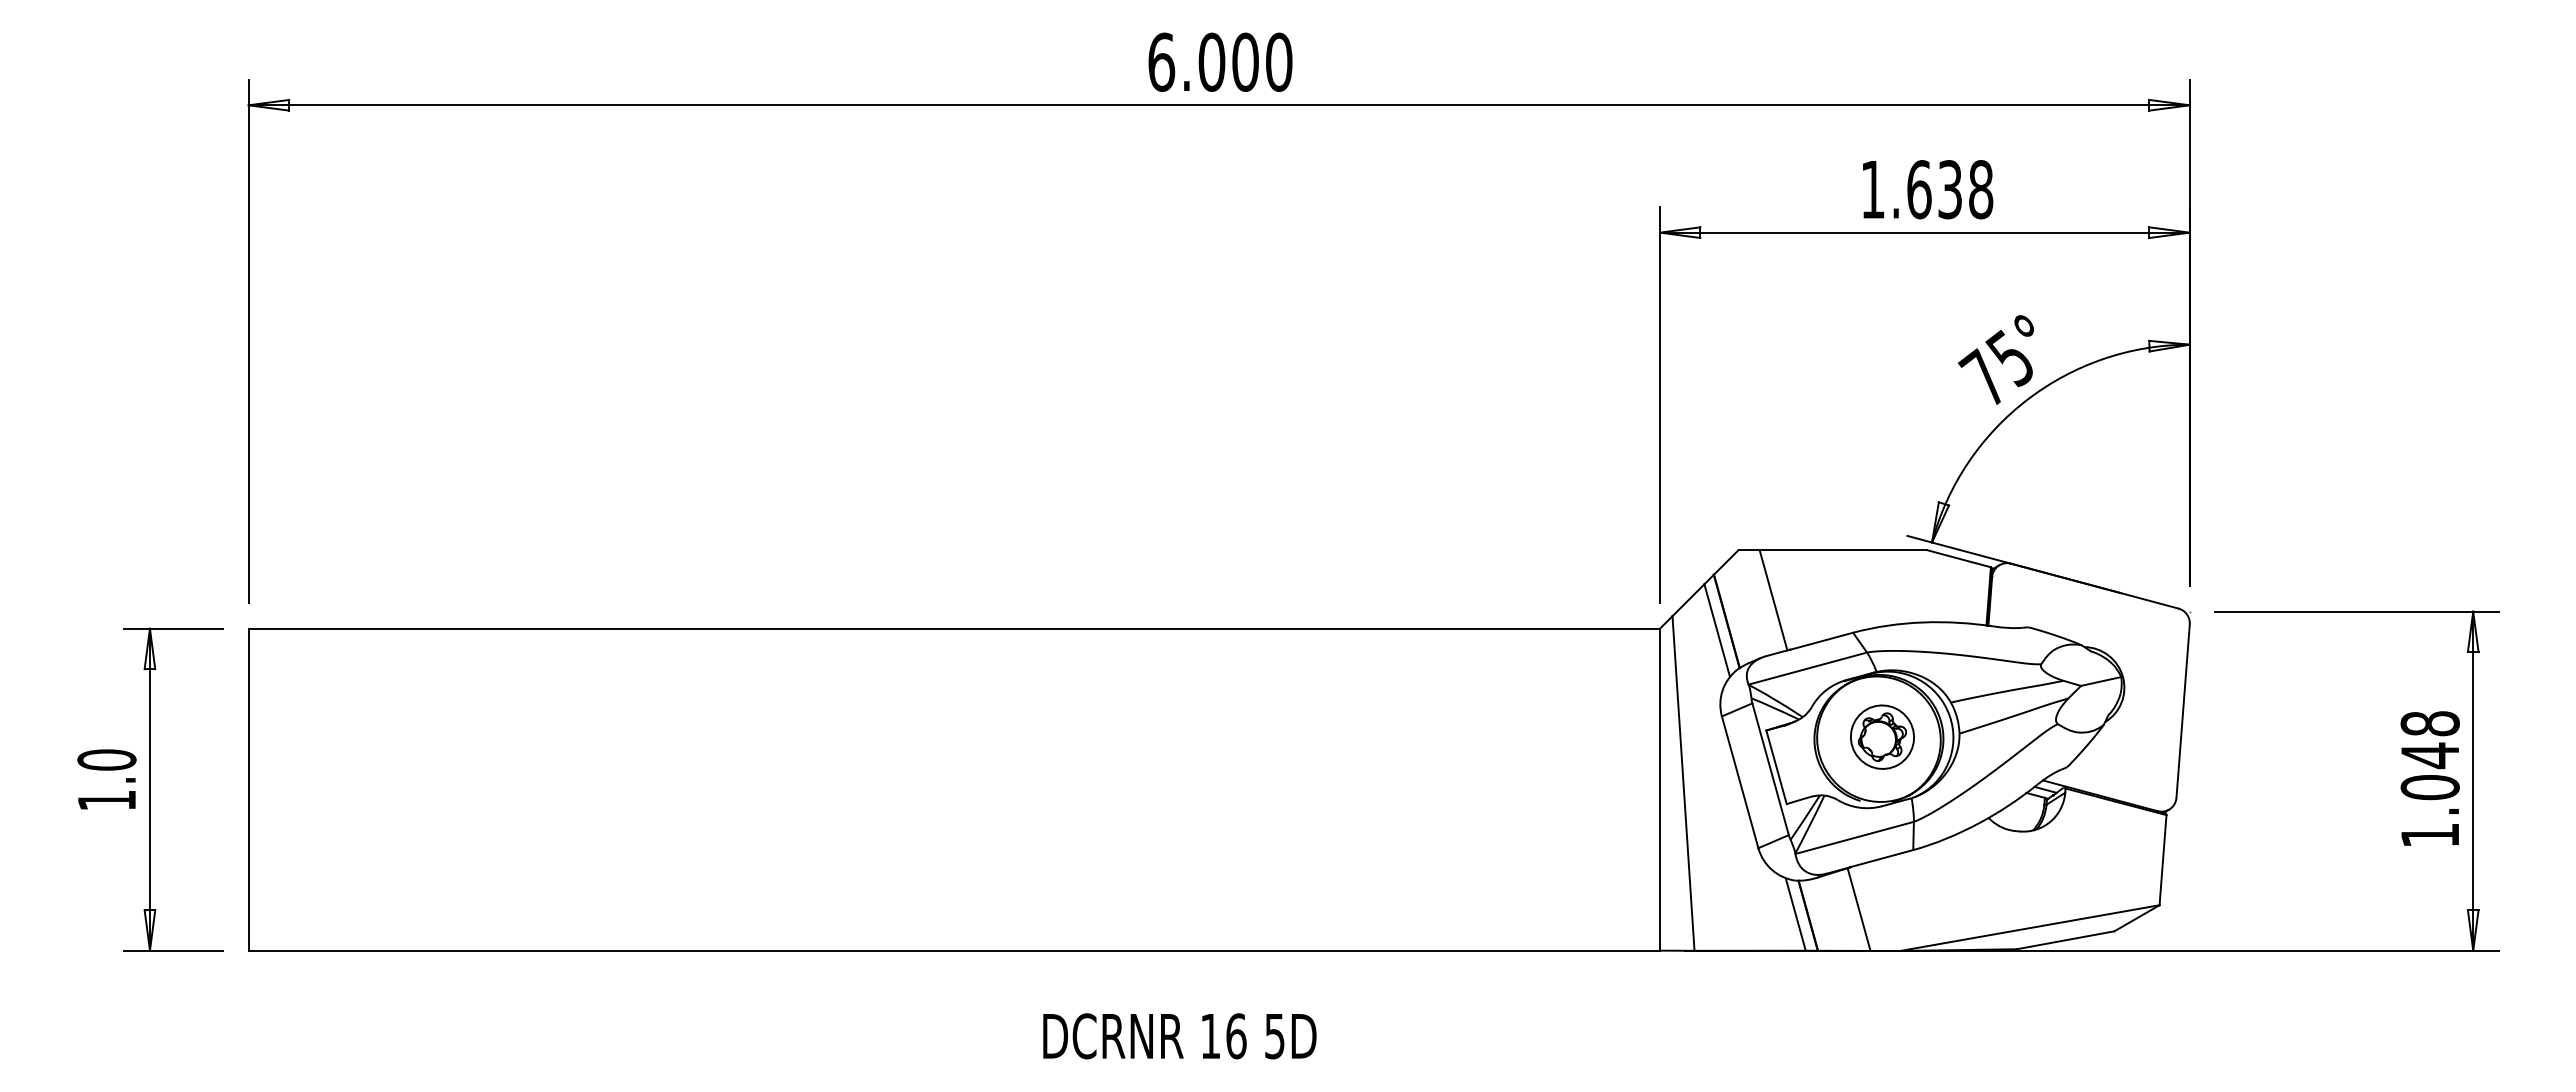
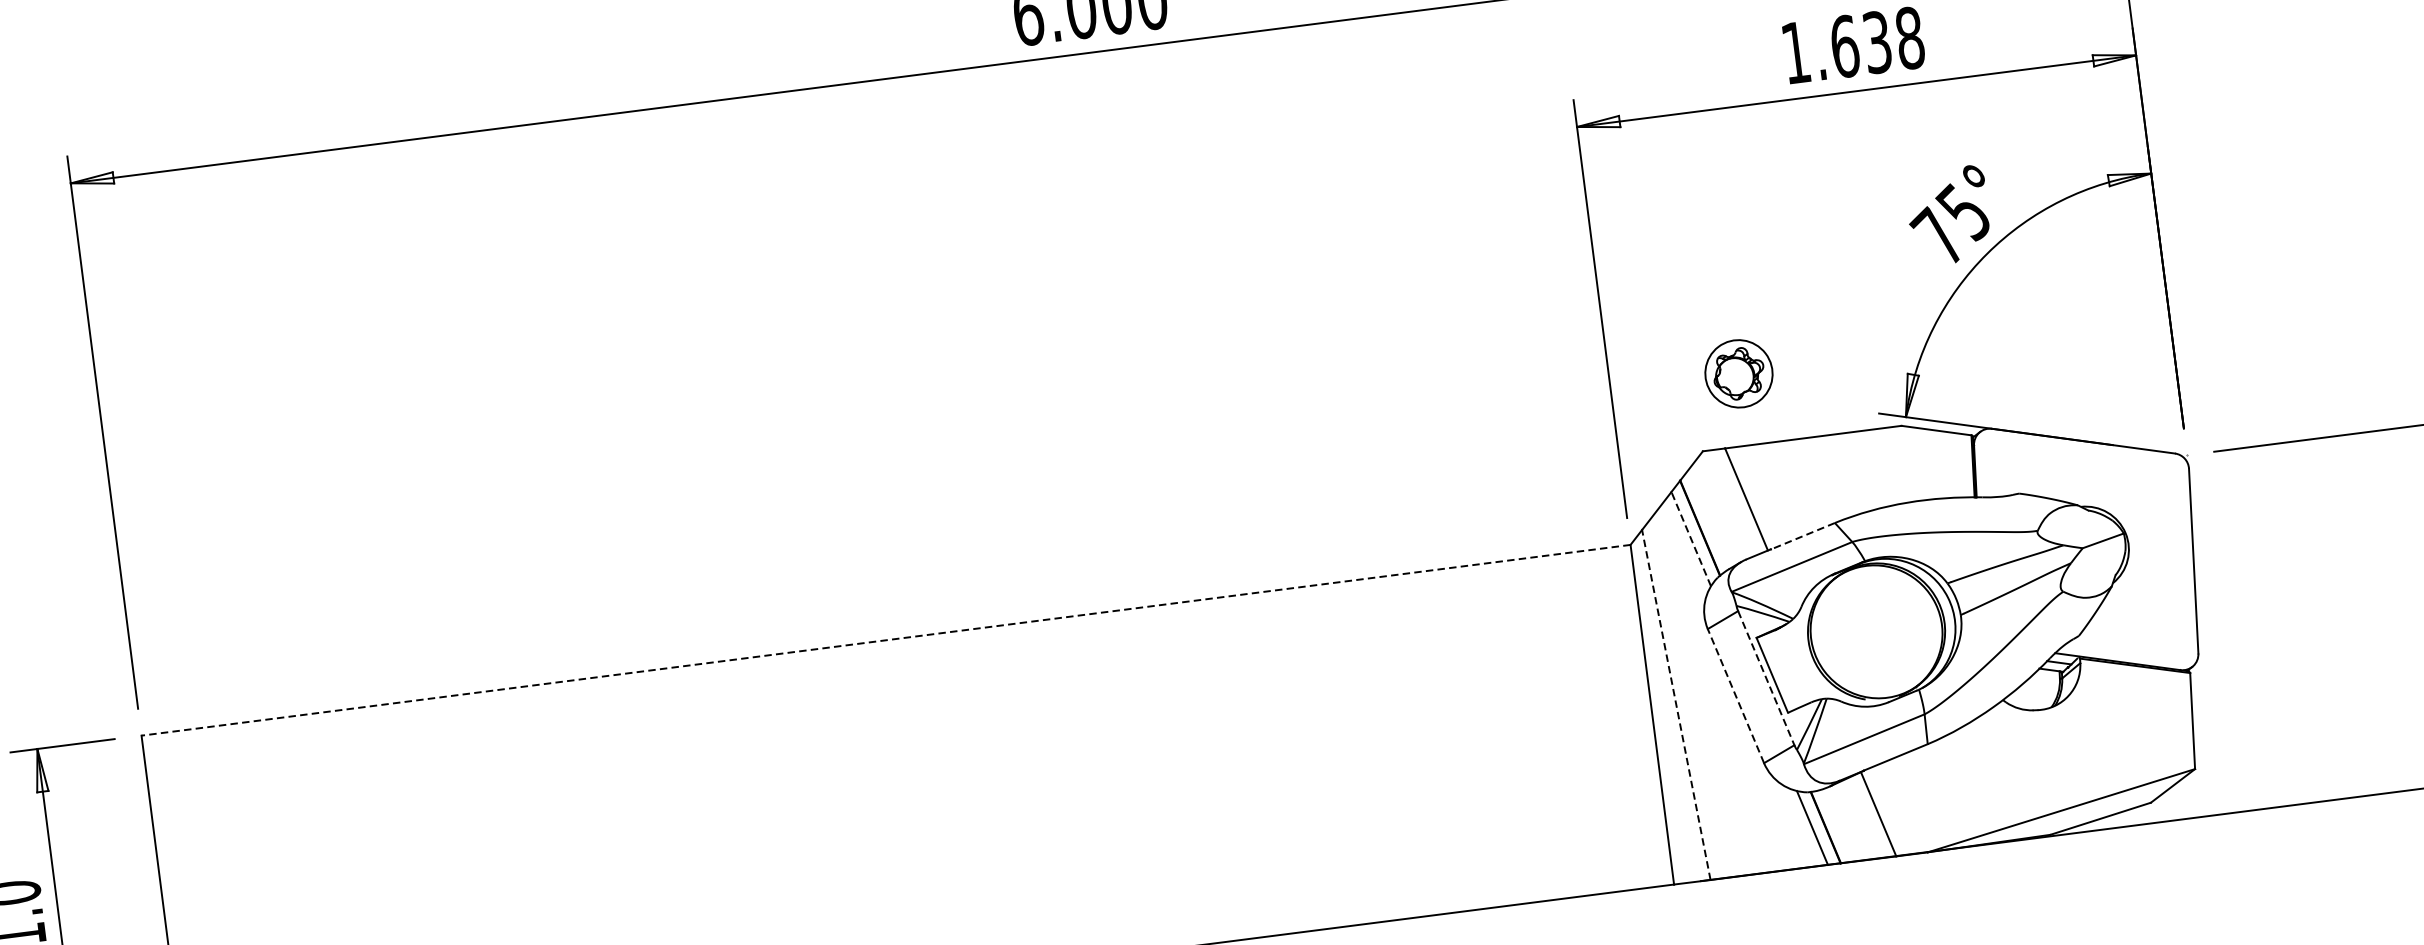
line: (954, 628) -> (886, 639), solid -> dashed
line: (1717, 630) -> (1691, 538), solid -> dashed
line: (1821, 641) -> (1802, 536), solid -> dashed
part: (1882, 736) -> (1738, 373), moved
line: (1770, 769) -> (1766, 678), solid -> dashed
line: (1740, 781) -> (1736, 695), solid -> dashed
line: (1683, 783) -> (1676, 704), solid -> dashed

